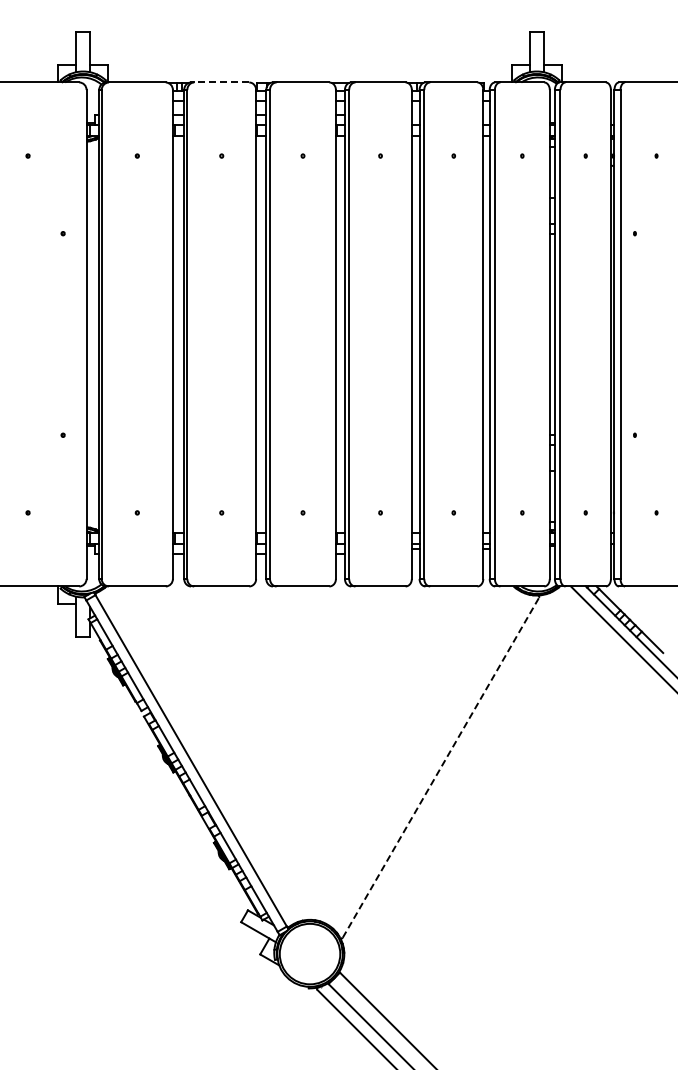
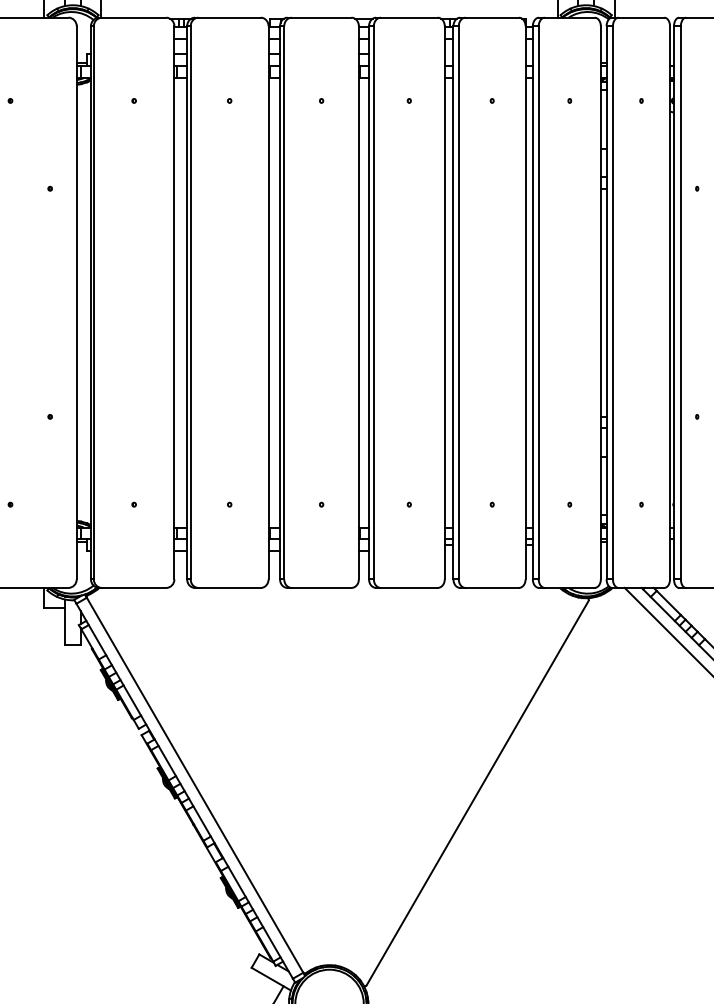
line: (221, 82) -> (229, 17), dashed -> solid
line: (441, 767) -> (478, 792), dashed -> solid

